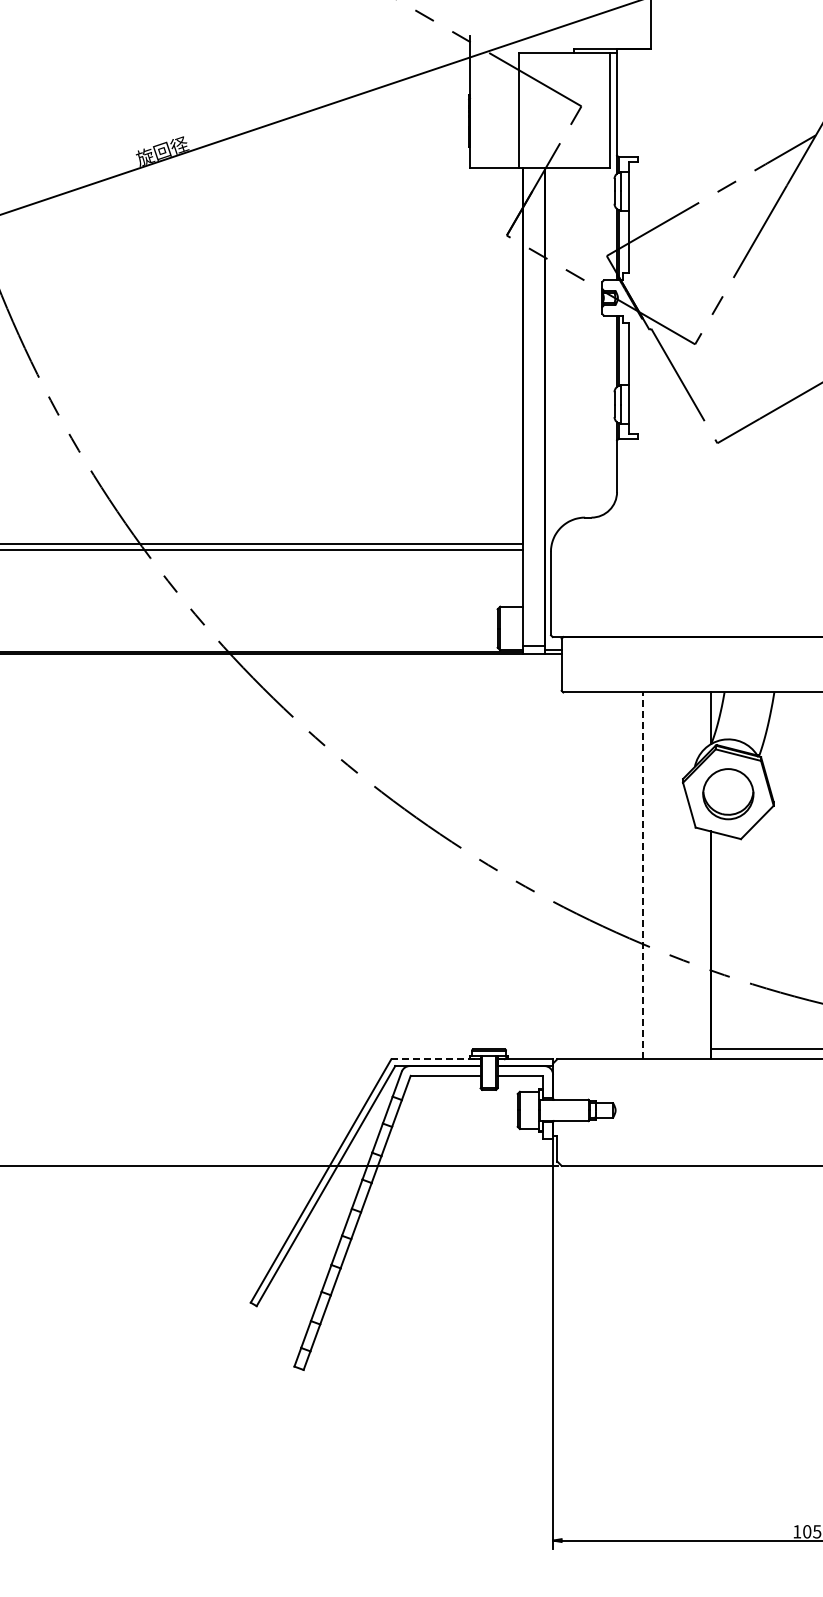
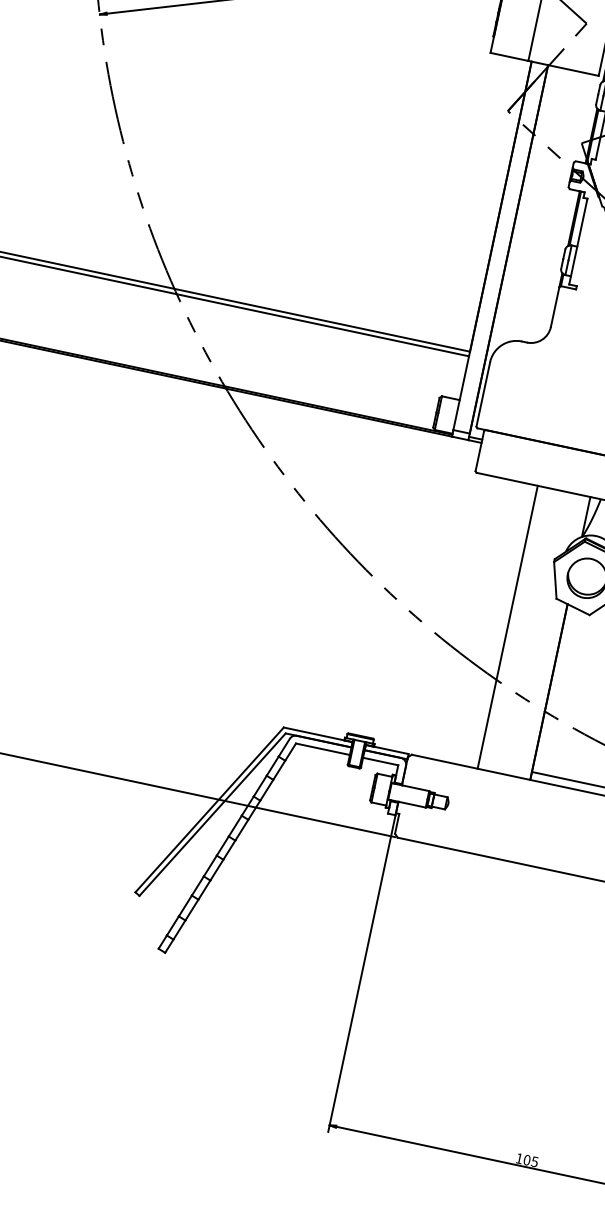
line: (642, 875) -> (507, 626), dashed -> solid
line: (435, 1059) -> (317, 734), dashed -> solid

